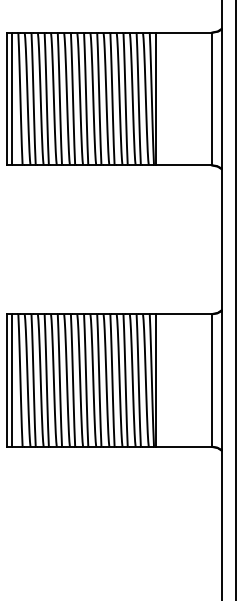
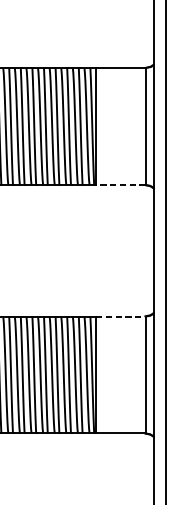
line: (184, 165) -> (121, 185), solid -> dashed
line: (184, 314) -> (121, 316), solid -> dashed

